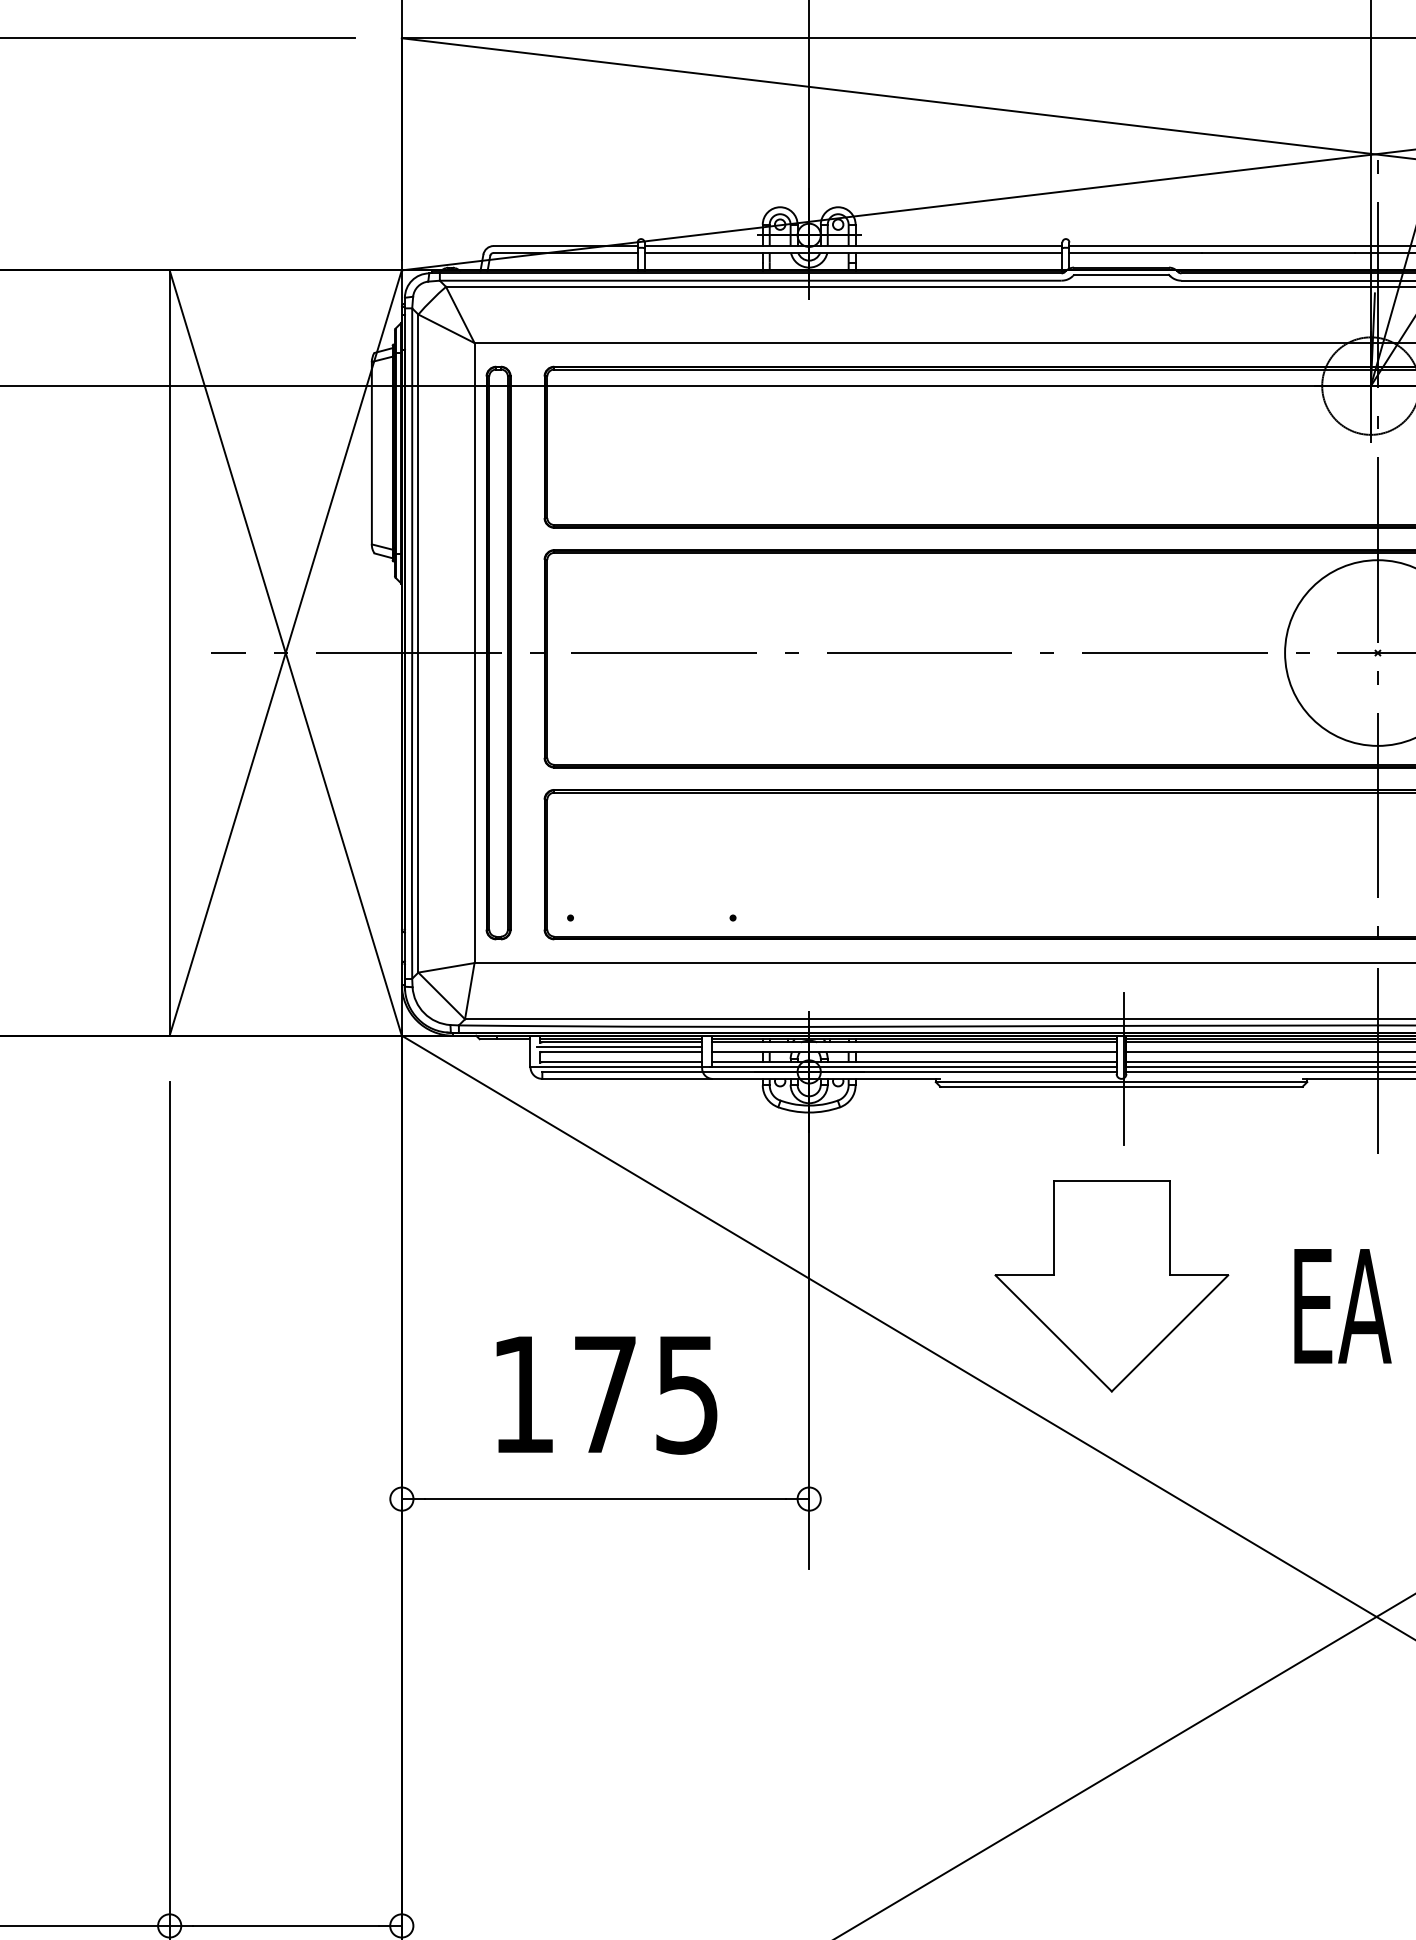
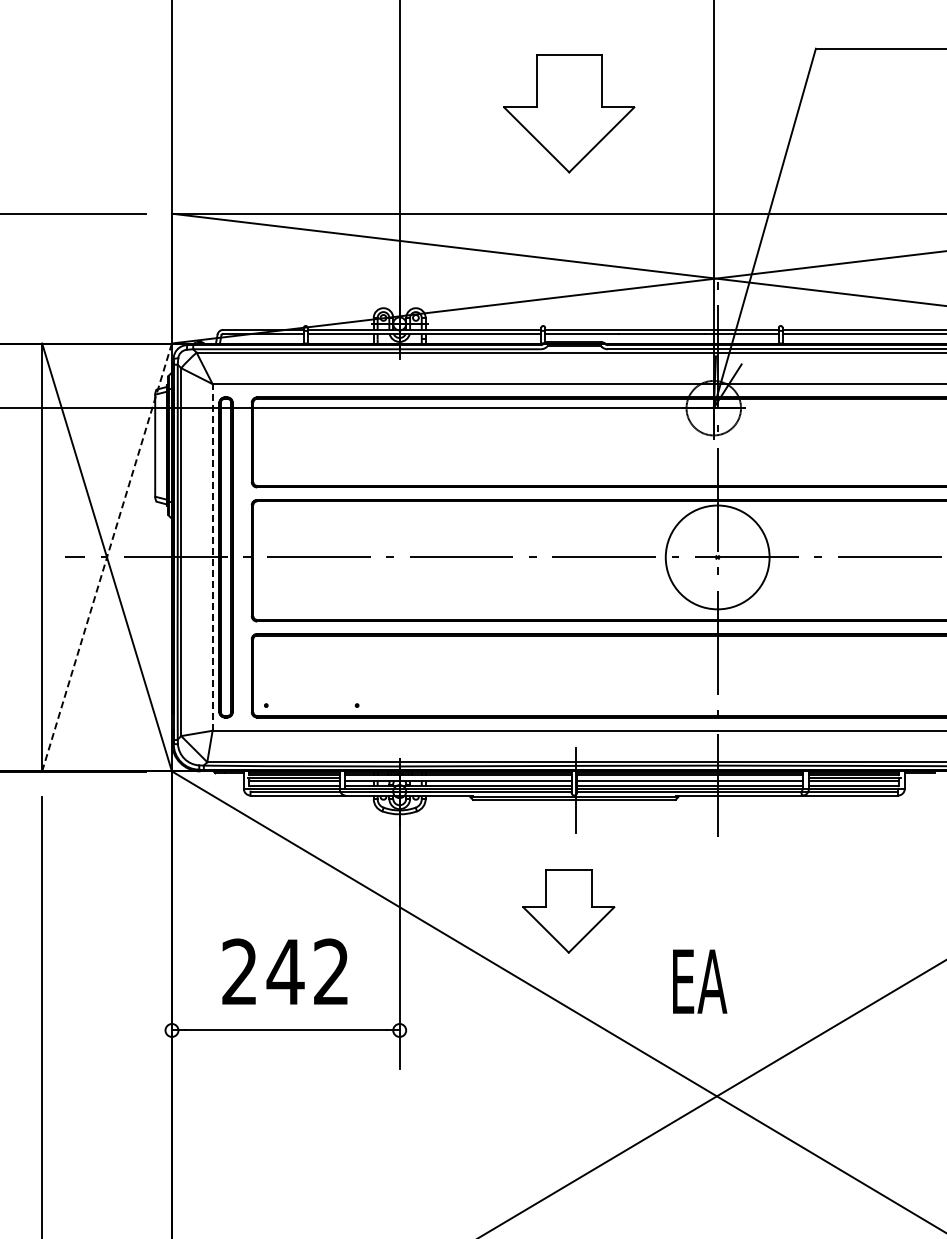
line: (474, 651) -> (212, 556), solid -> dashed
line: (286, 653) -> (107, 557), solid -> dashed
part: (1111, 1286) -> (568, 911), size x0.7
text: (1343, 1305) -> (700, 981), moved
text: (604, 1393) -> (285, 971), 175 -> 242

